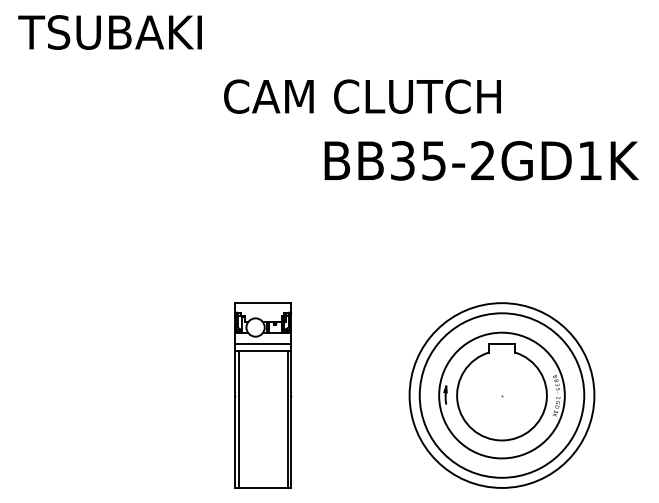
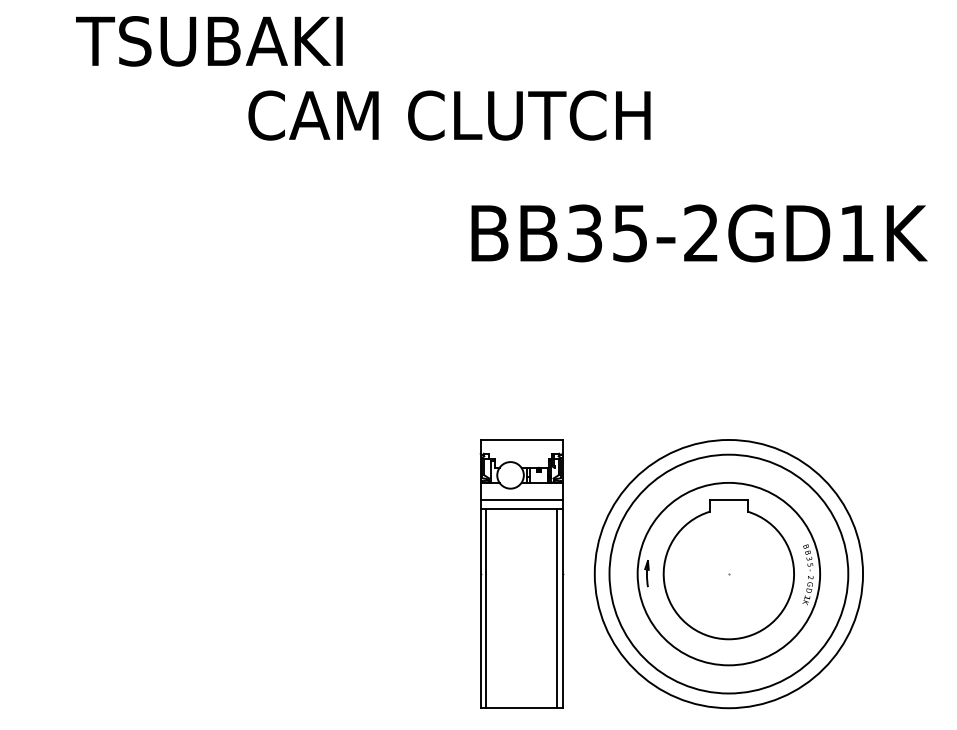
text: (109, 32) -> (208, 41), moved
text: (362, 96) -> (449, 115), moved
part: (263, 395) -> (522, 574), moved

